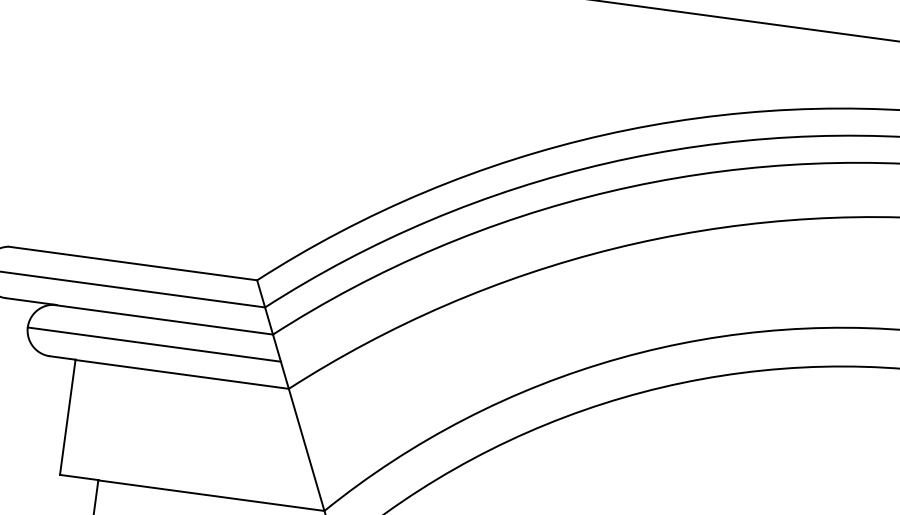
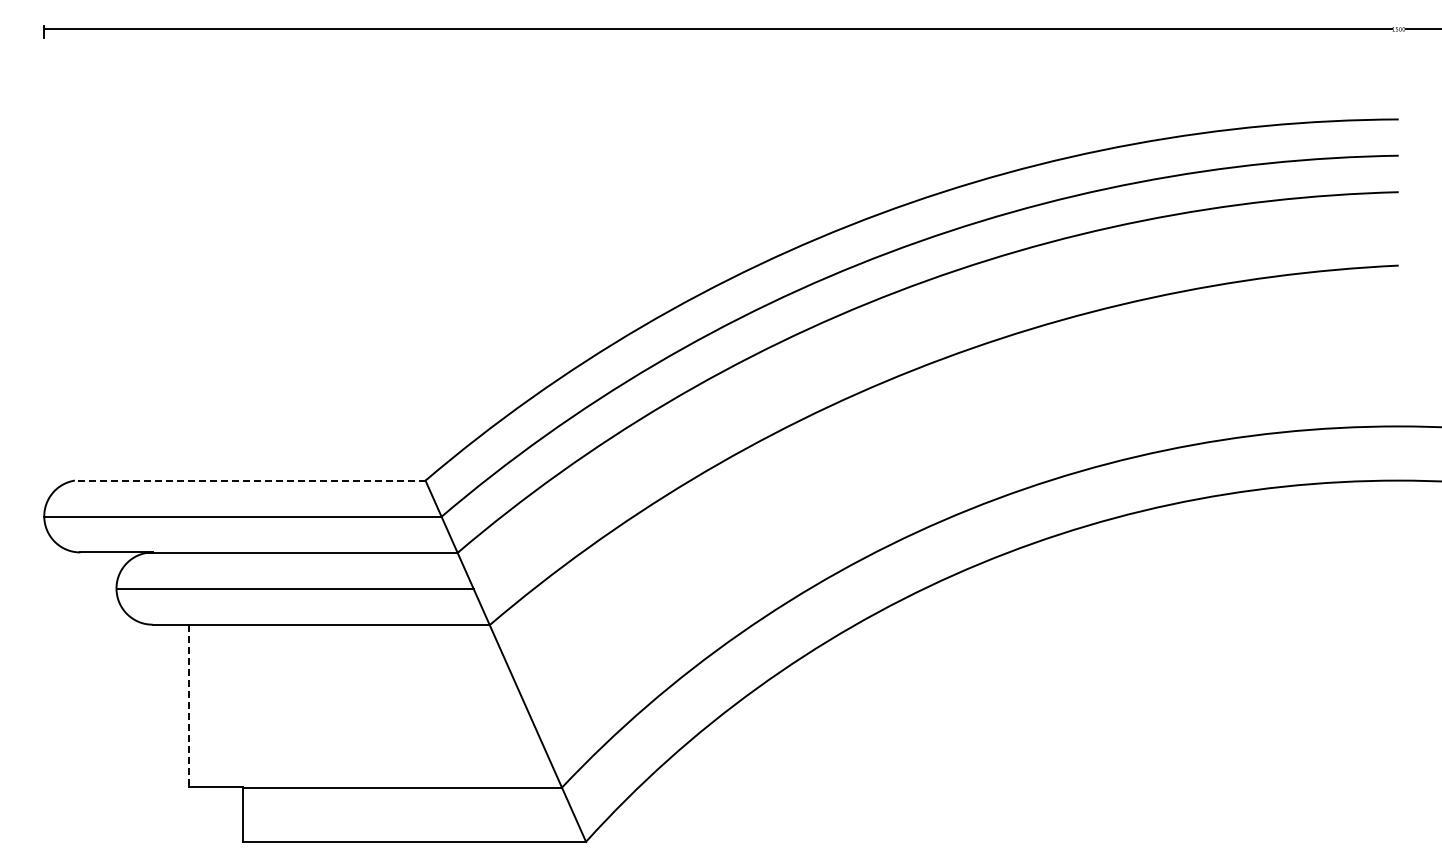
line: (132, 263) -> (249, 480), solid -> dashed
line: (67, 417) -> (188, 706), solid -> dashed

